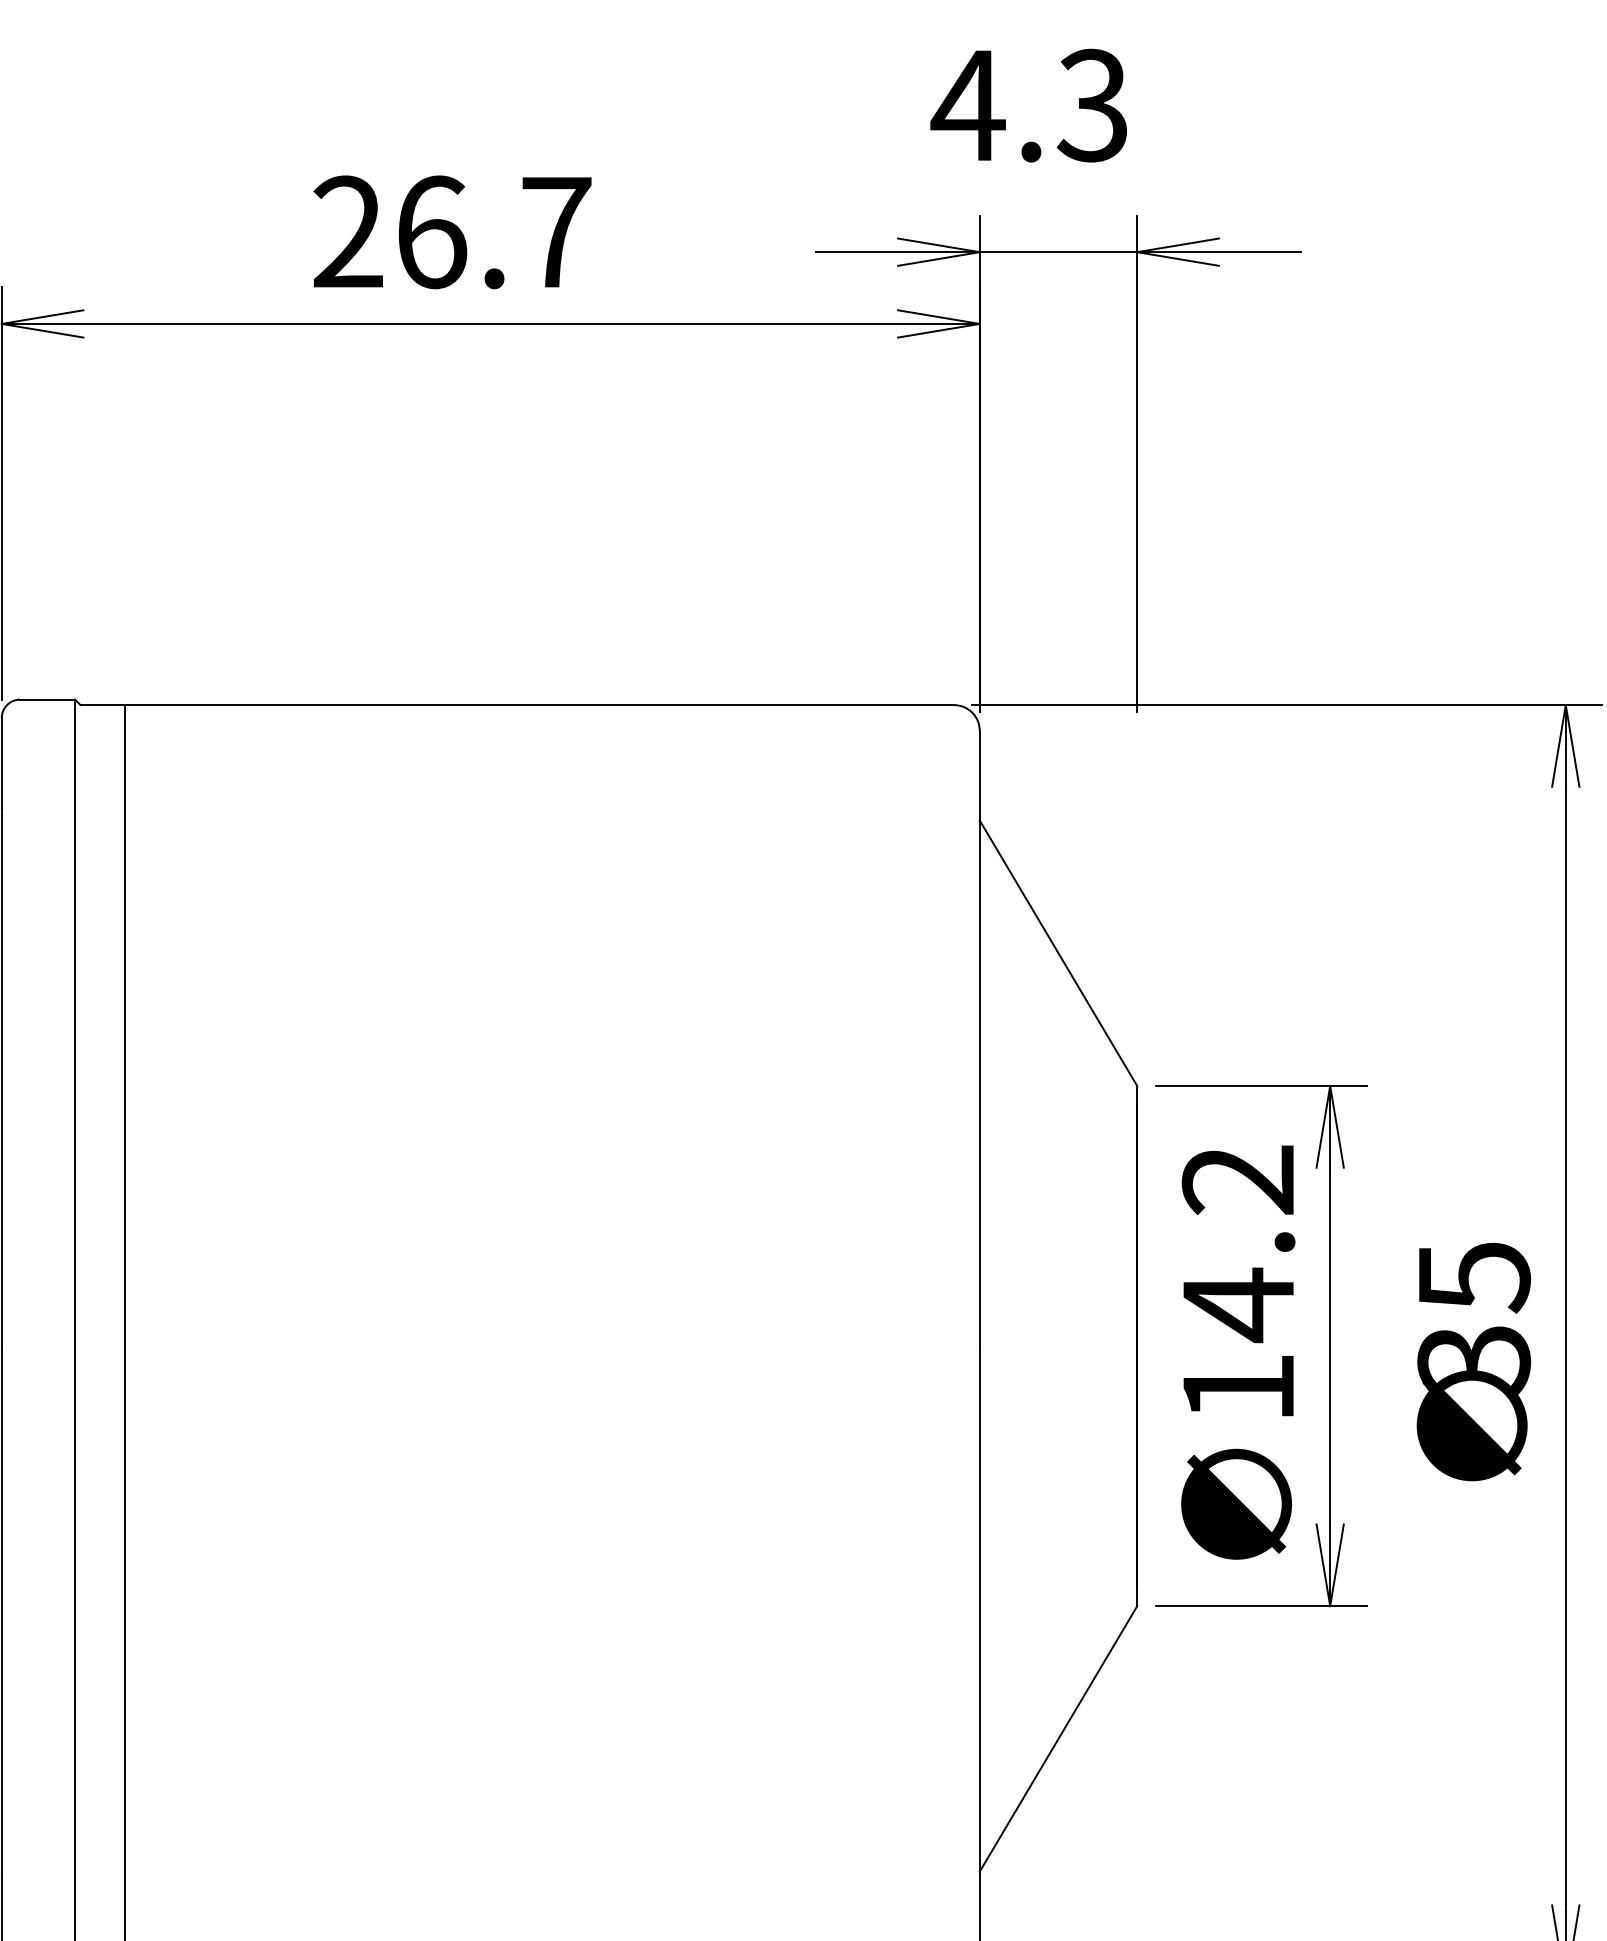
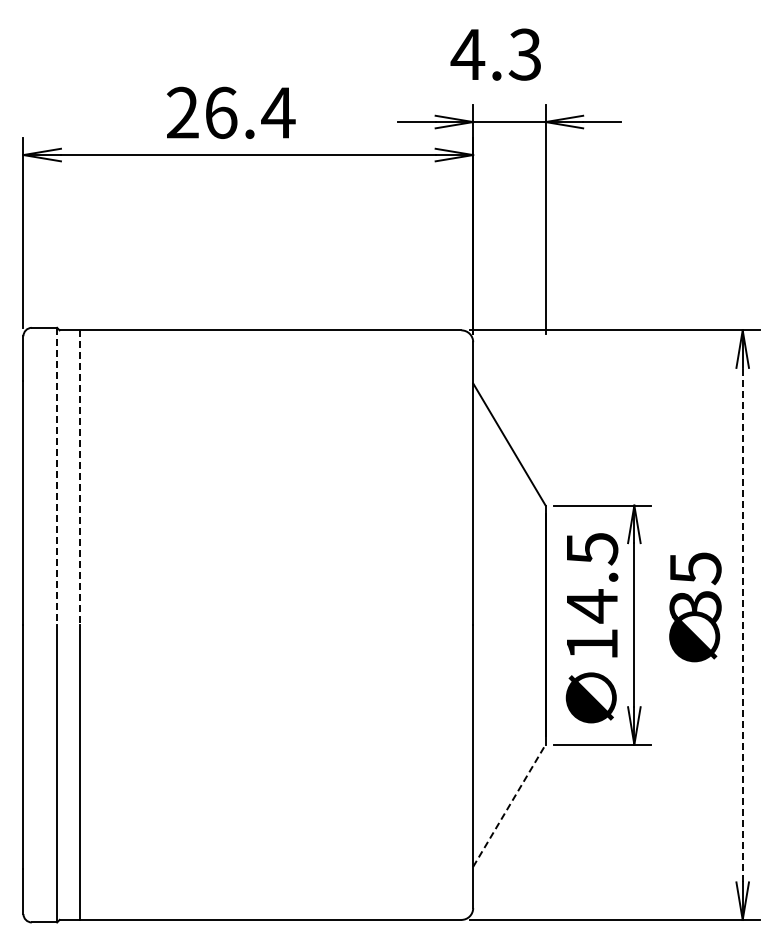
text: (556, 231) -> (278, 112), 26.7 -> 26.4
line: (75, 1022) -> (57, 476), solid -> dashed
line: (125, 1027) -> (80, 478), solid -> dashed
text: (1239, 1181) -> (592, 549), 14.2 -> 14.5
line: (1565, 1344) -> (742, 624), solid -> dashed
text: (1473, 1362) -> (695, 607), moved
line: (1058, 1738) -> (509, 805), solid -> dashed

